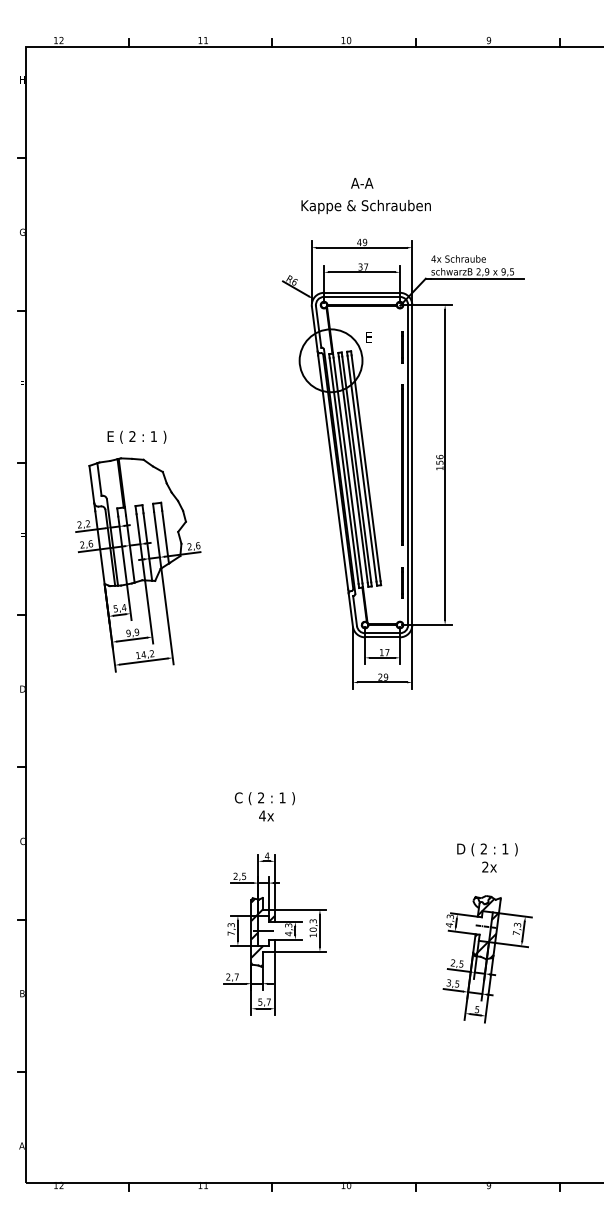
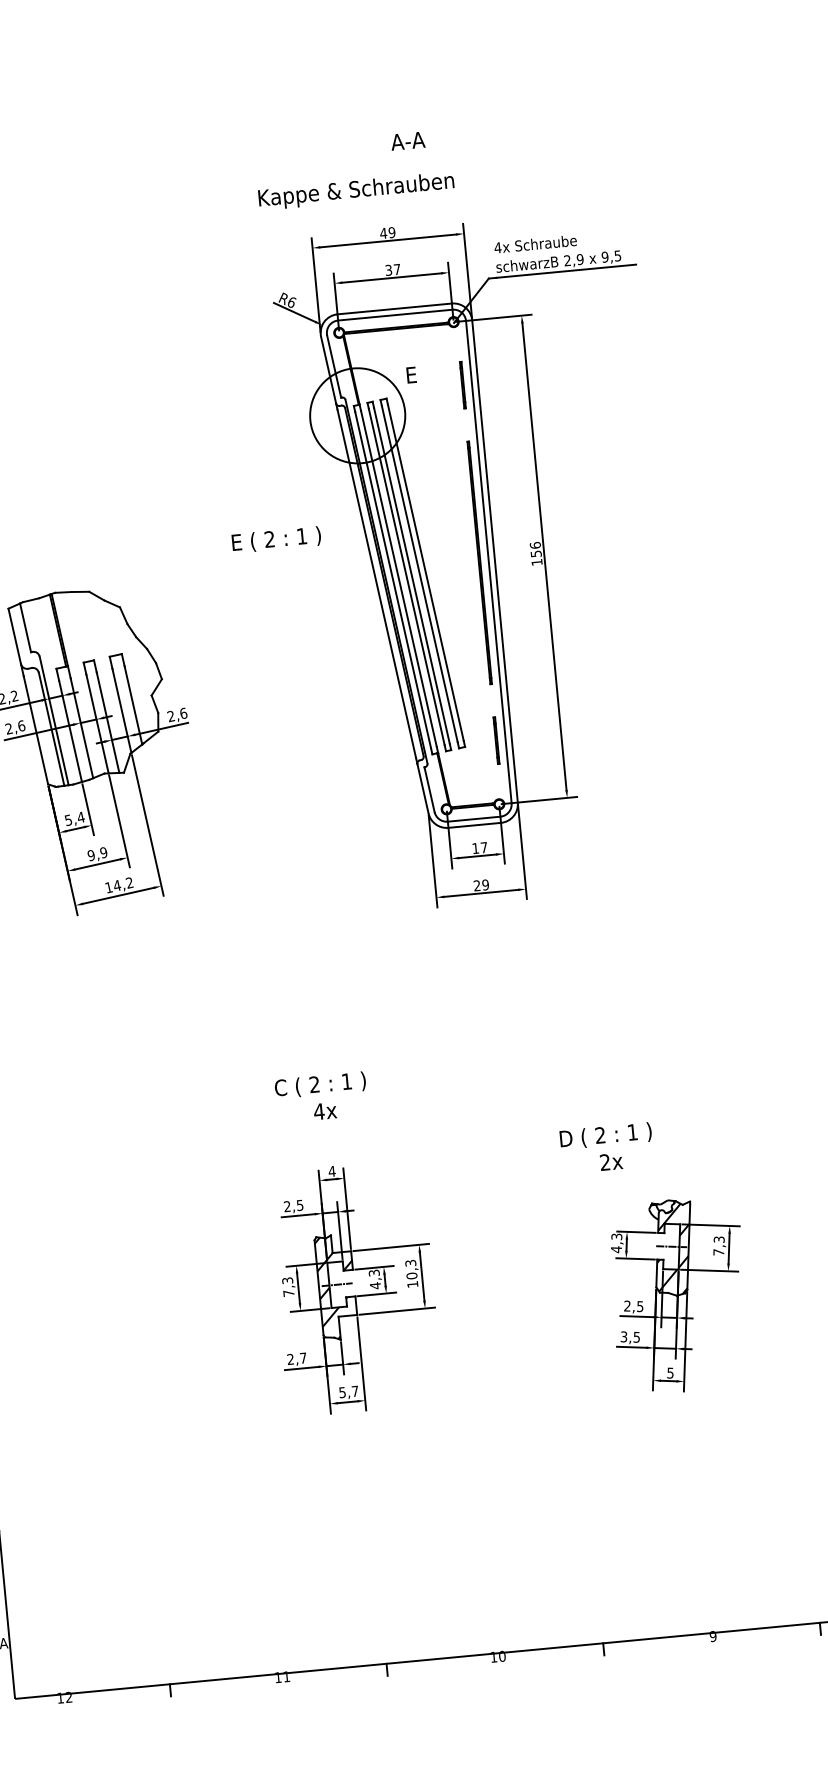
text: (362, 183) -> (408, 141), moved
text: (365, 206) -> (355, 190), moved
text: (136, 436) -> (275, 538), moved
text: (487, 857) -> (607, 1147), moved

